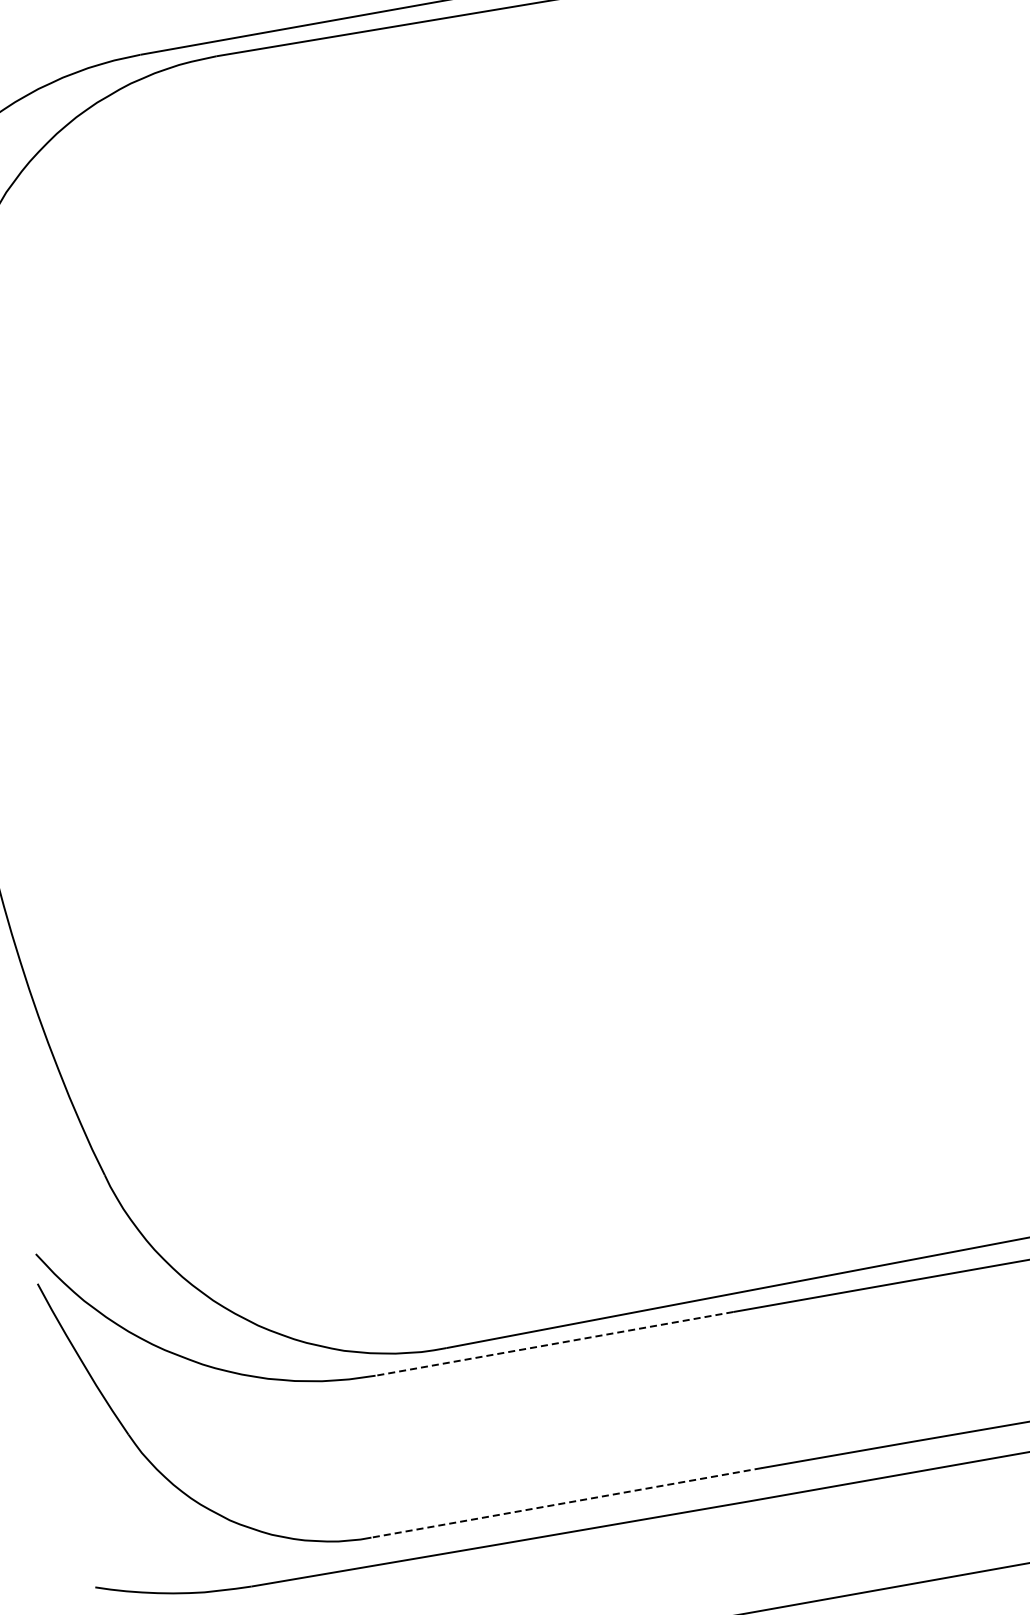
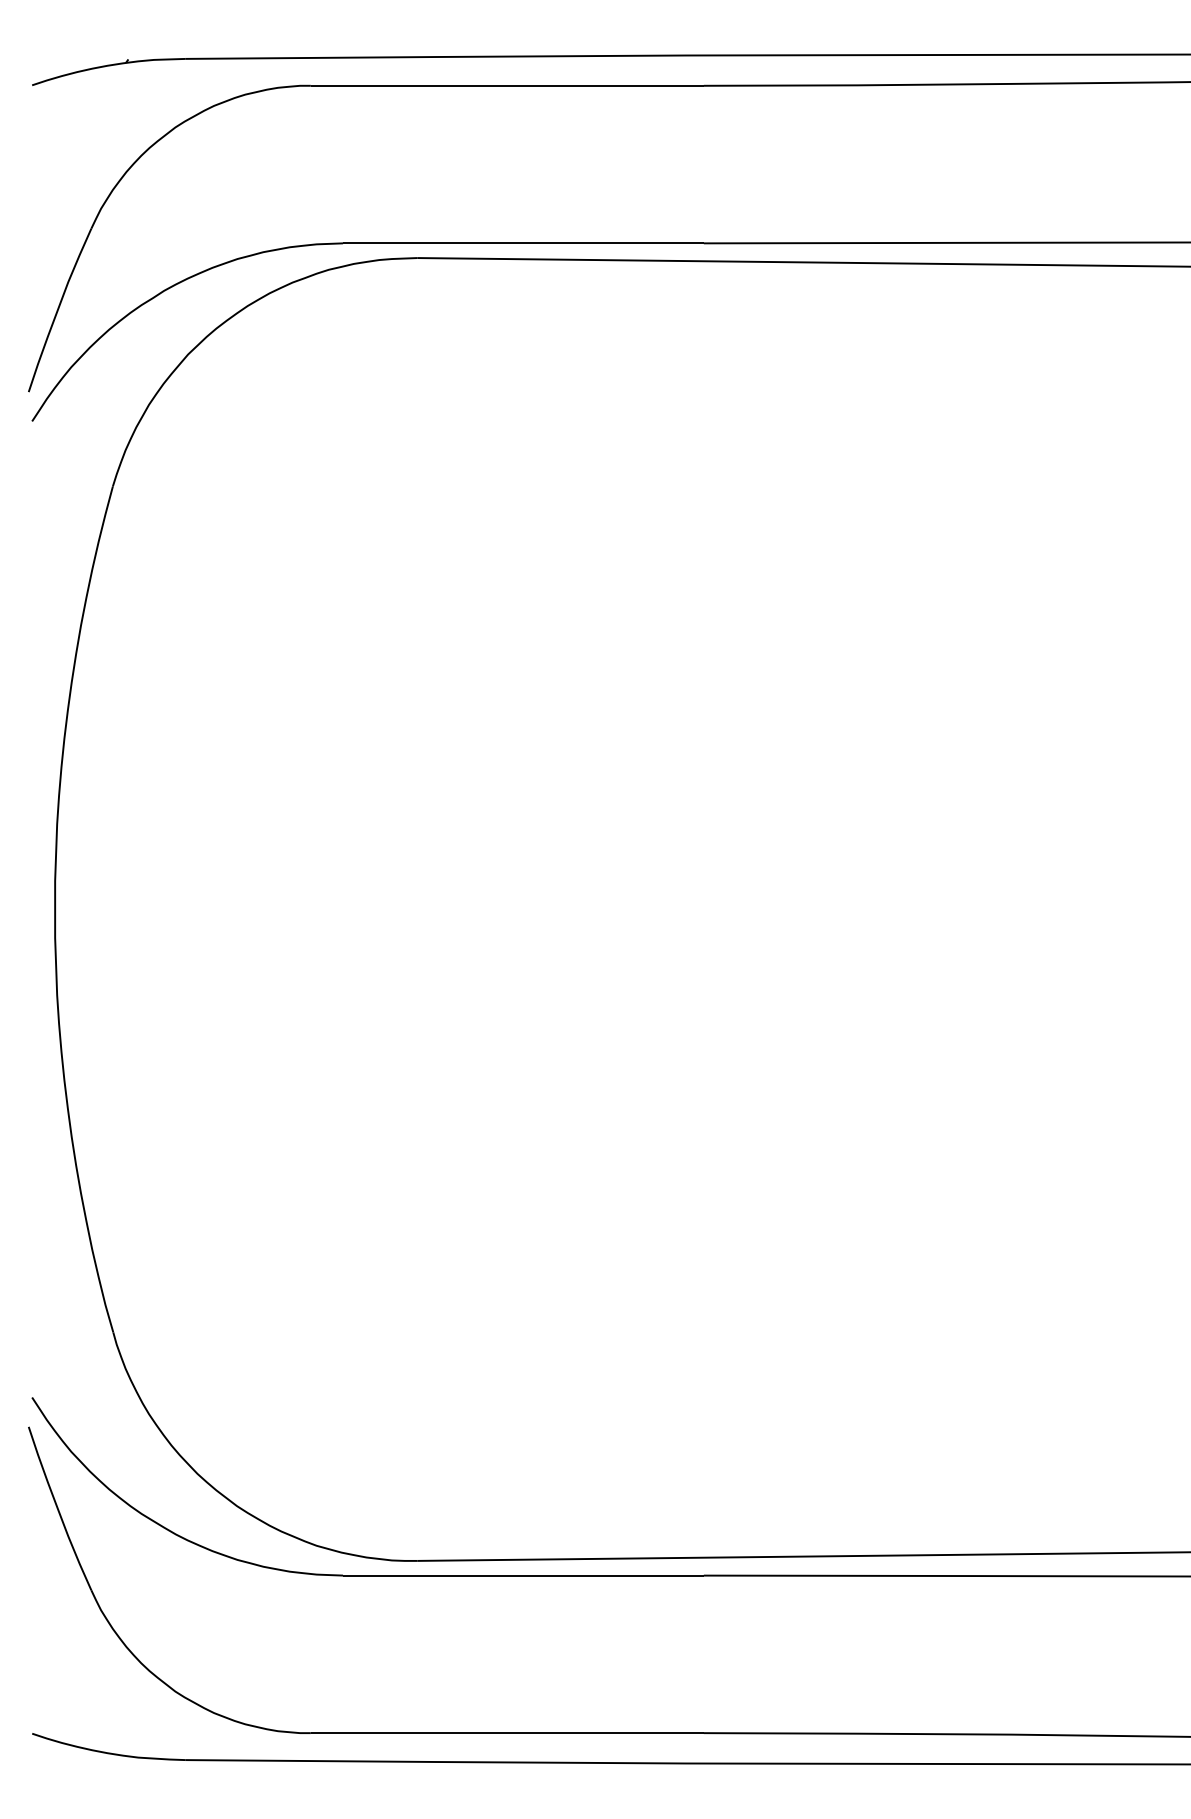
line: (553, 1343) -> (522, 1575), dashed -> solid
line: (566, 1503) -> (507, 1733), dashed -> solid

